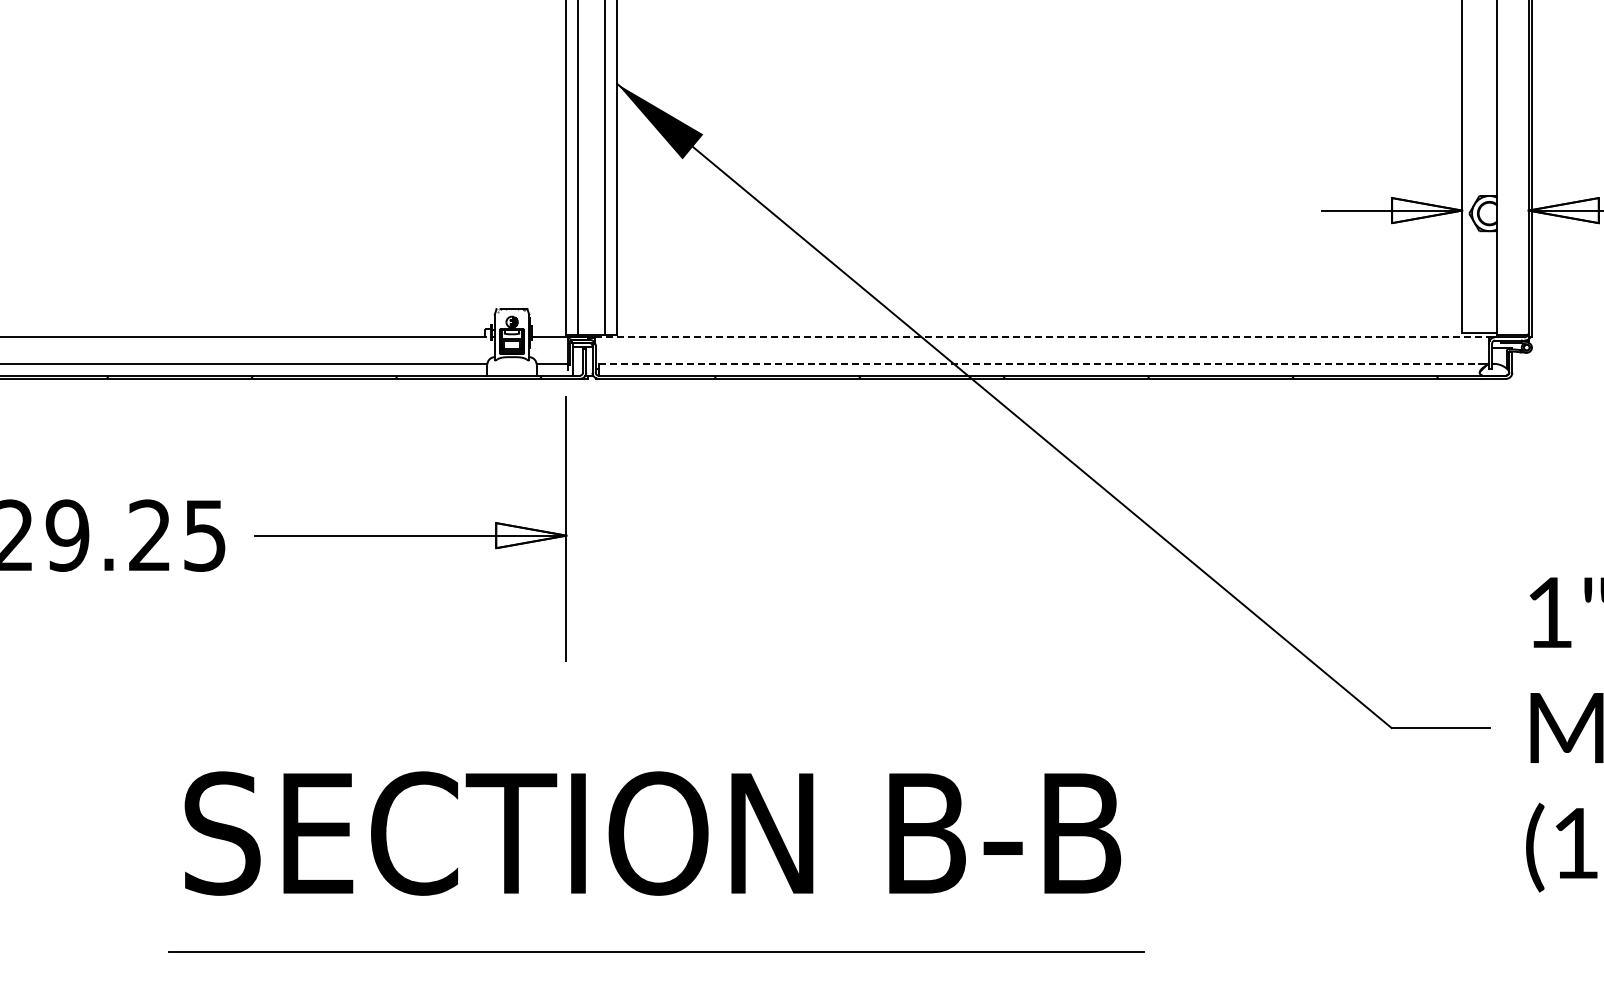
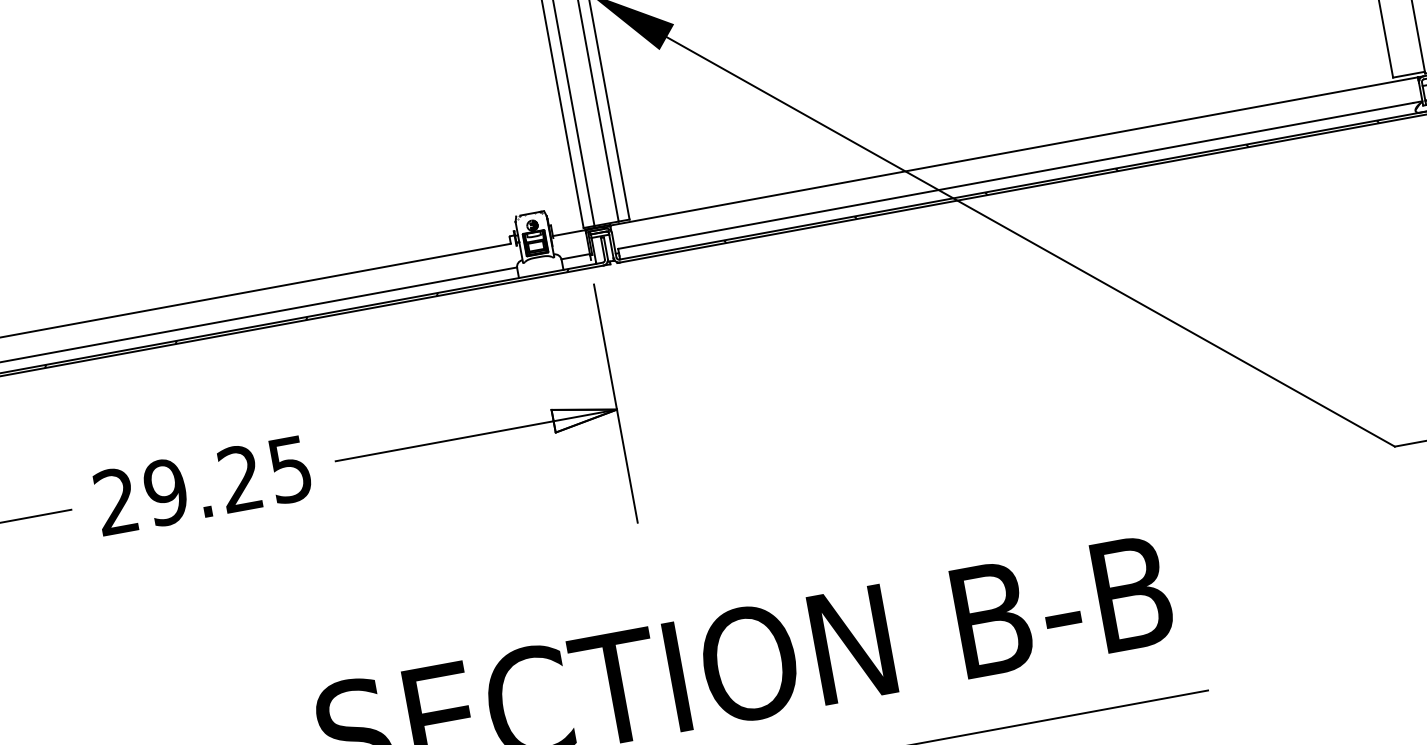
line: (1042, 337) -> (1014, 151), dashed -> solid
line: (1039, 363) -> (1016, 175), dashed -> solid

